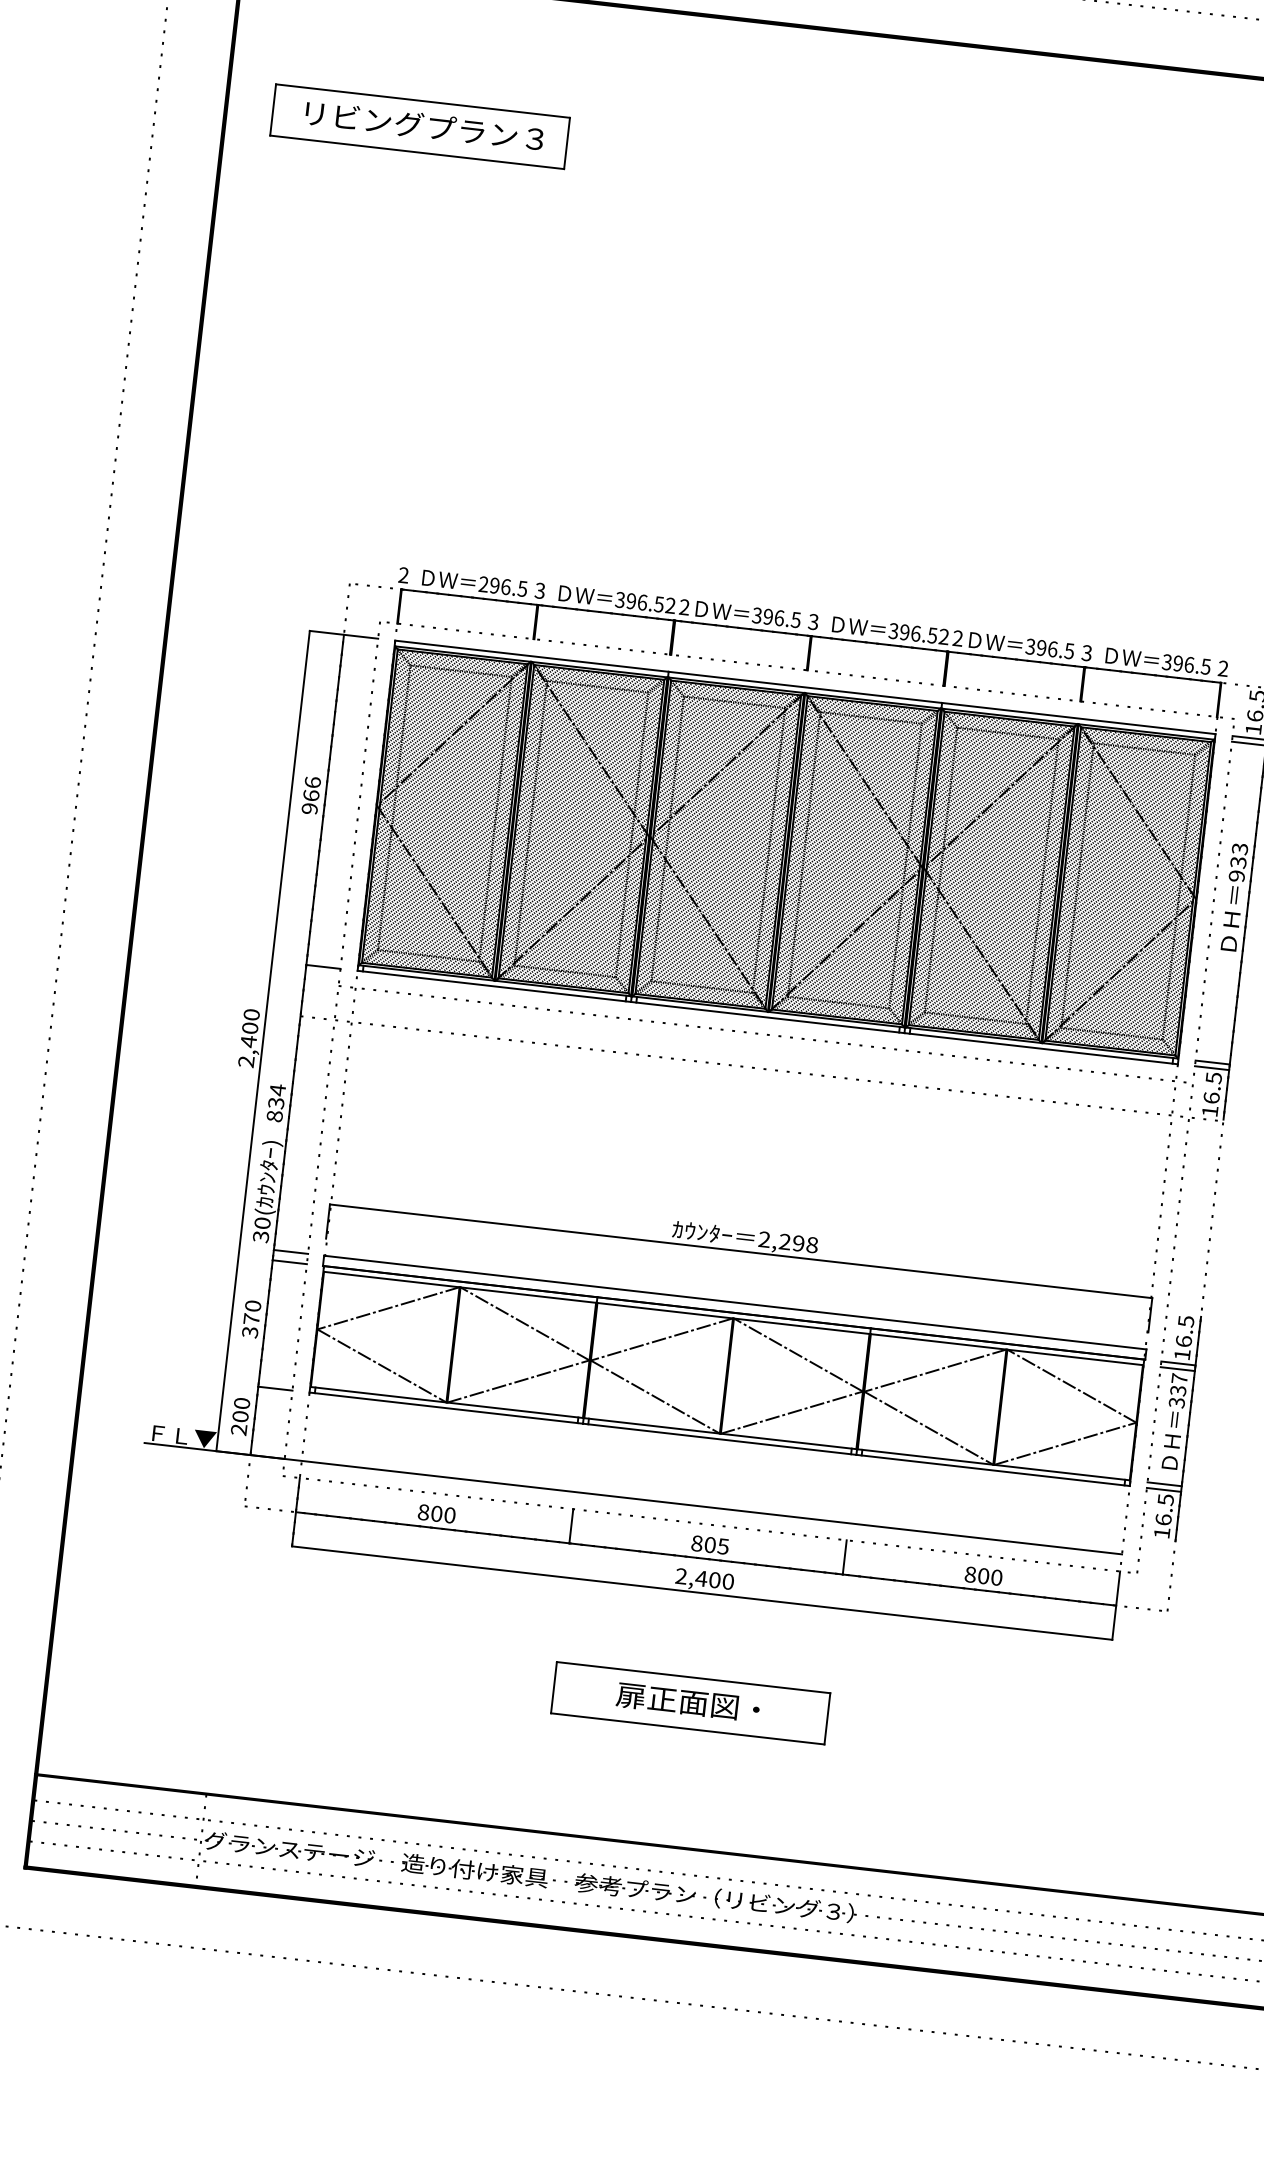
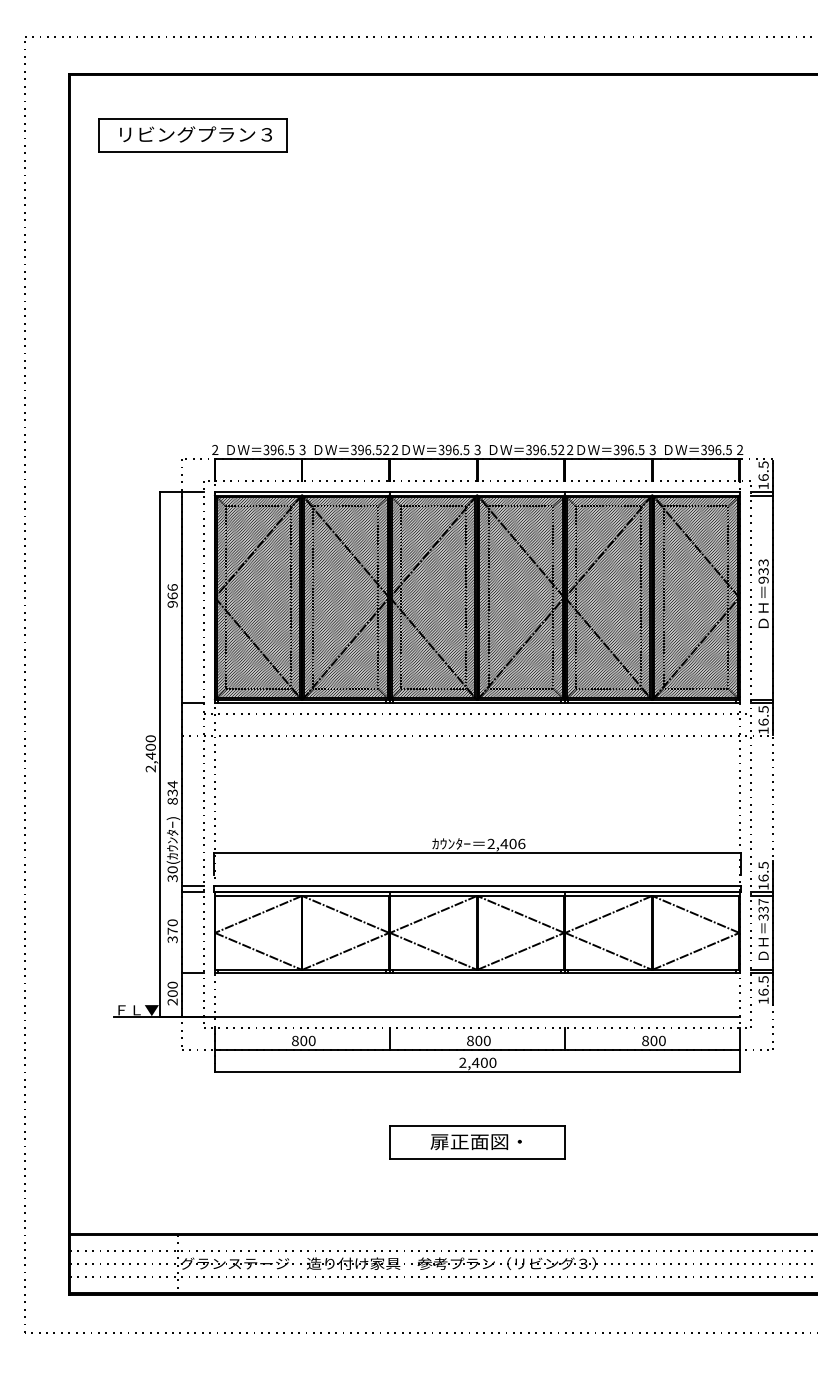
part: (418, 126) -> (192, 135), moved
text: (483, 585) -> (266, 450), 296.5 -> 396.5
text: (797, 1242) -> (512, 843), 2,298 -> 2,406
text: (722, 1545) -> (486, 1040), 805 -> 800

